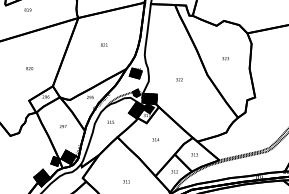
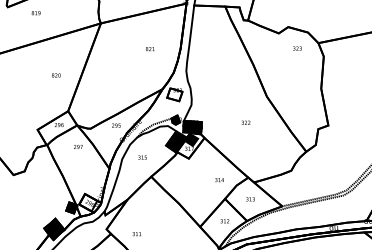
text: (104, 45) -> (150, 49), moved
text: (225, 58) -> (297, 48), moved
text: (29, 68) -> (56, 75), moved
fill: (135, 73) -> (174, 94), removed
text: (179, 79) -> (245, 122), moved
text: (63, 126) -> (78, 146), moved
text: (155, 140) -> (219, 180), moved
fill: (68, 157) -> (88, 202), removed
text: (126, 182) -> (136, 234), moved

